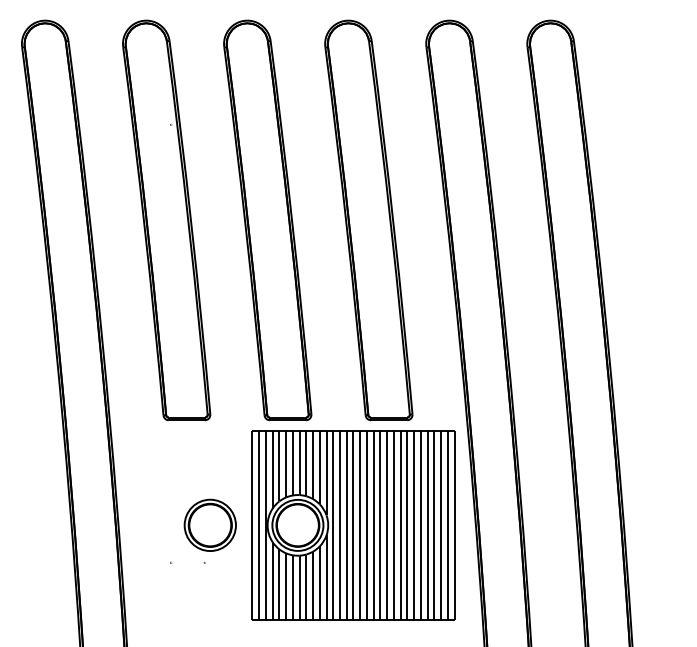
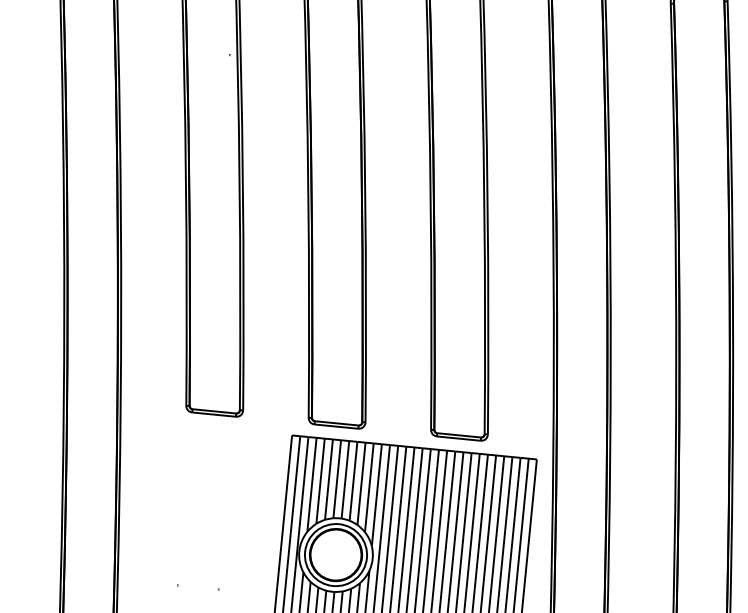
part: (209, 524) -> (229, 543), removed

